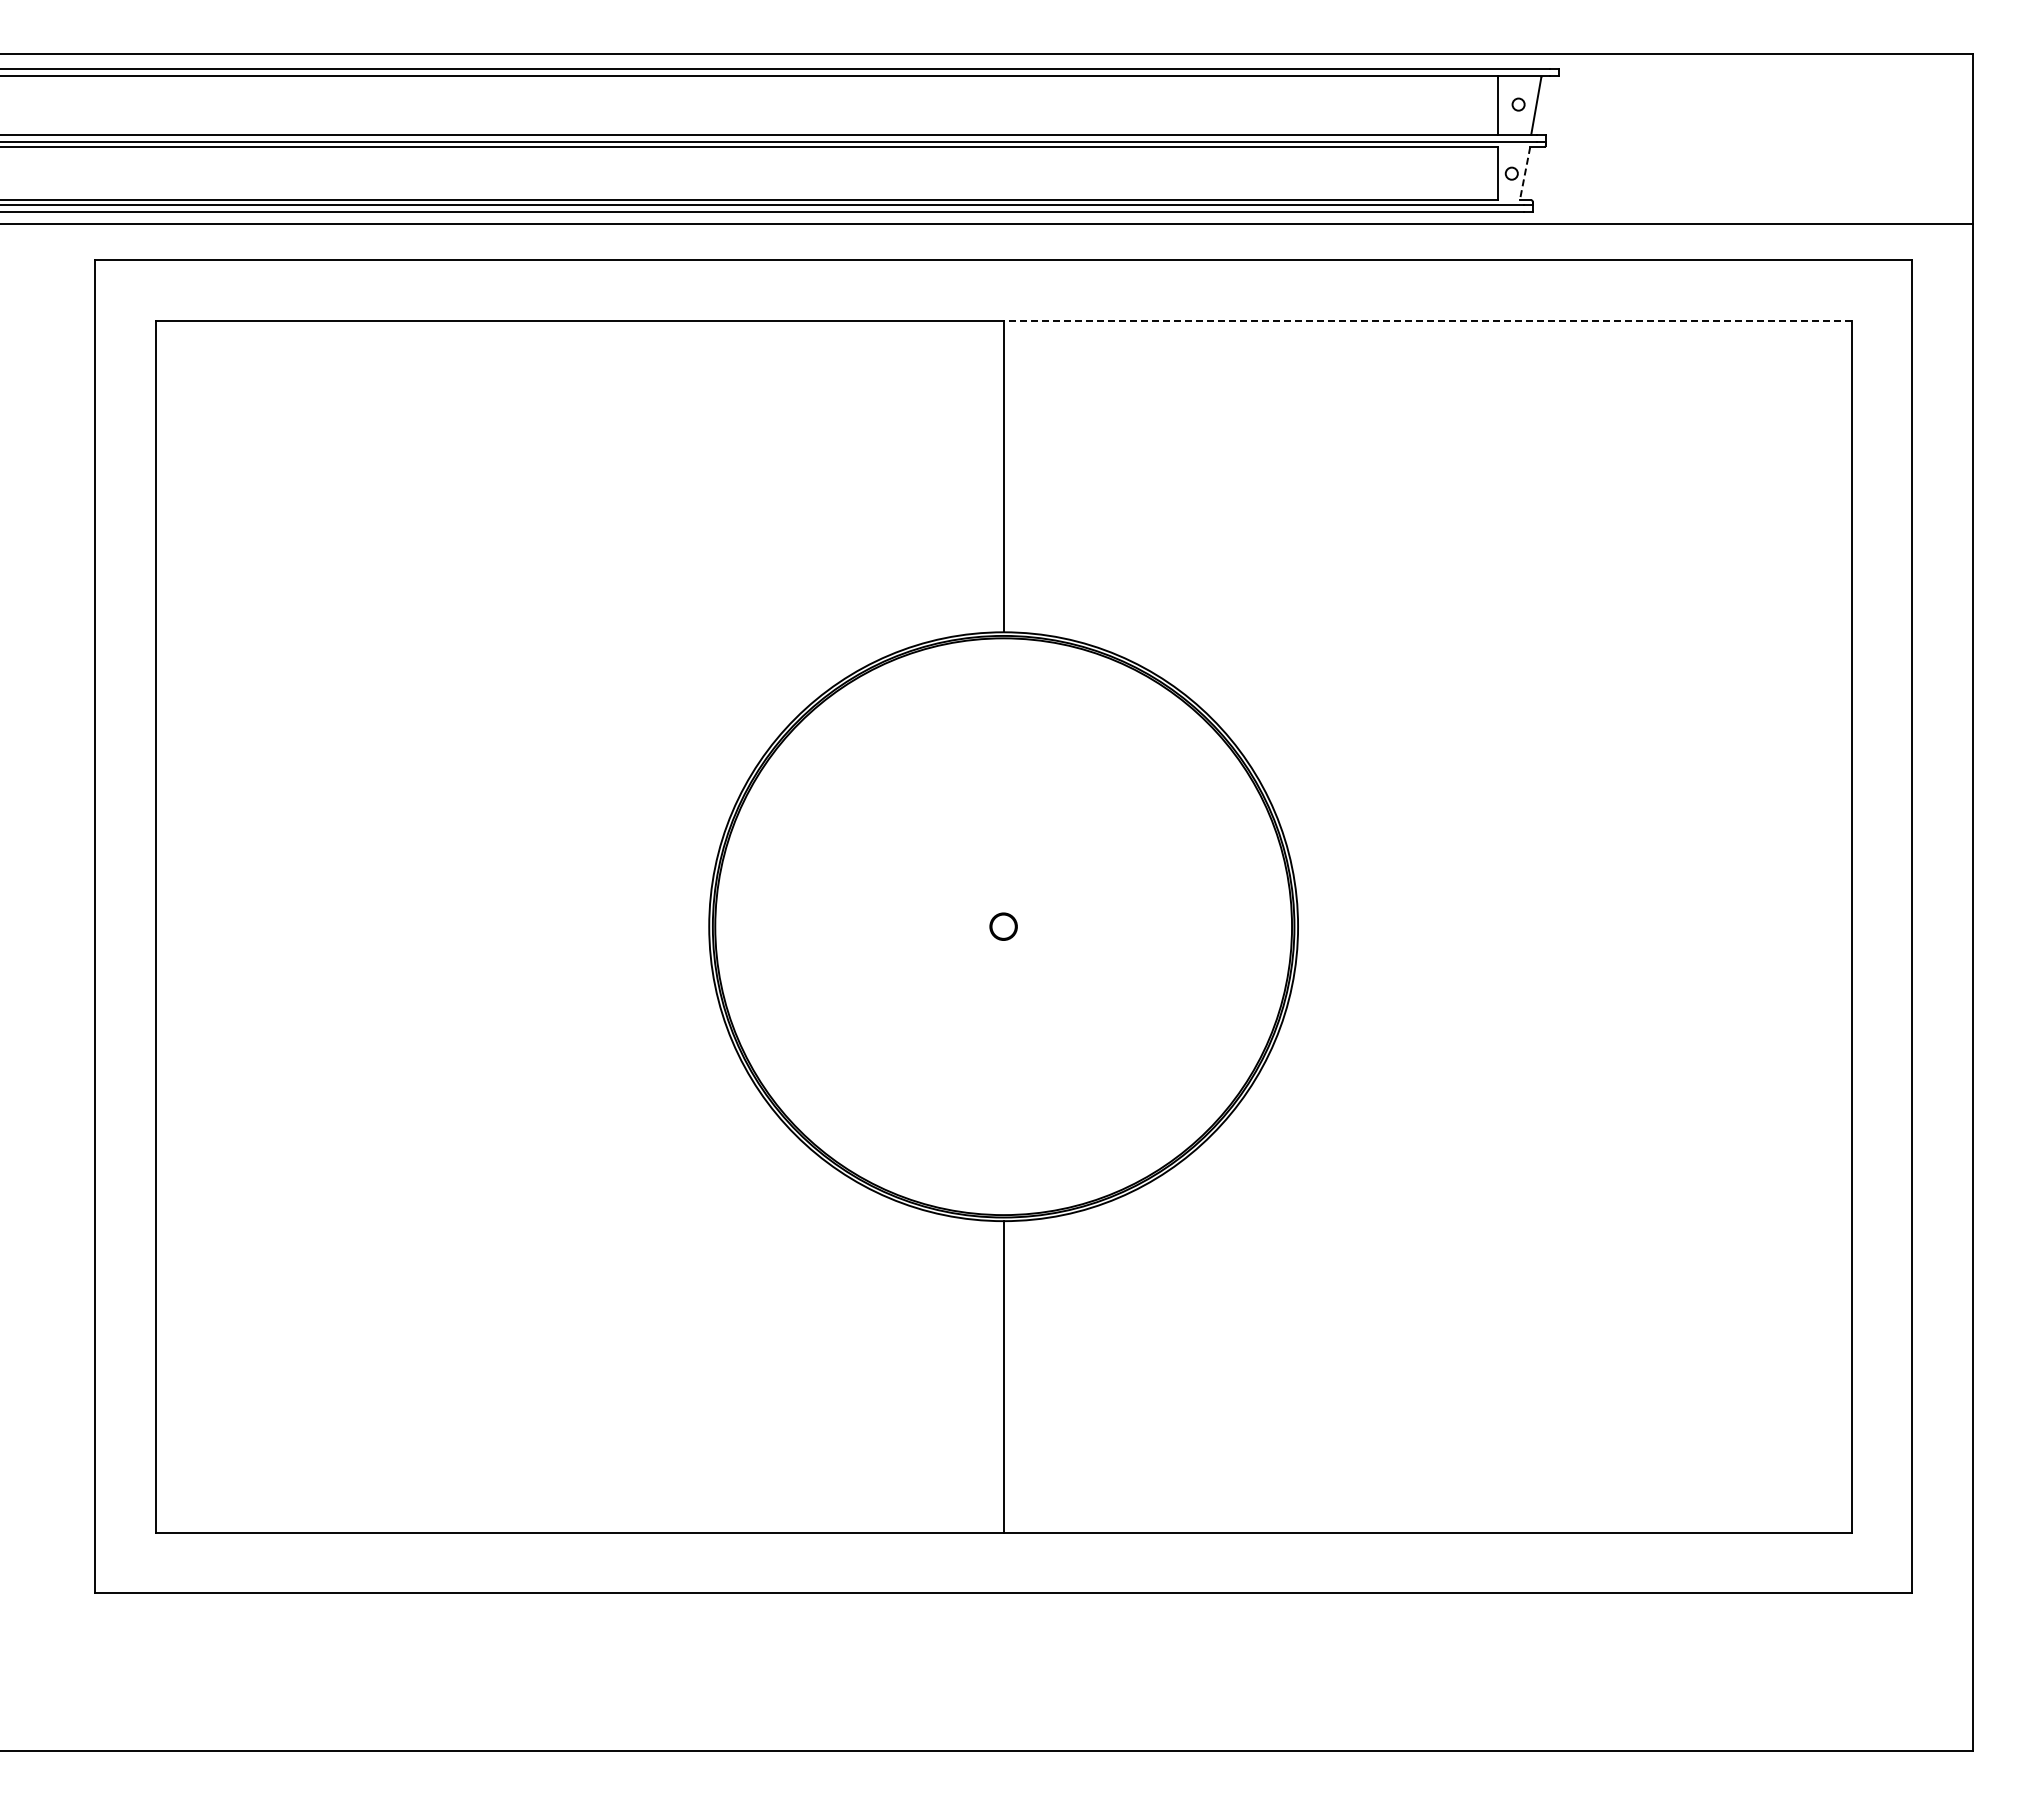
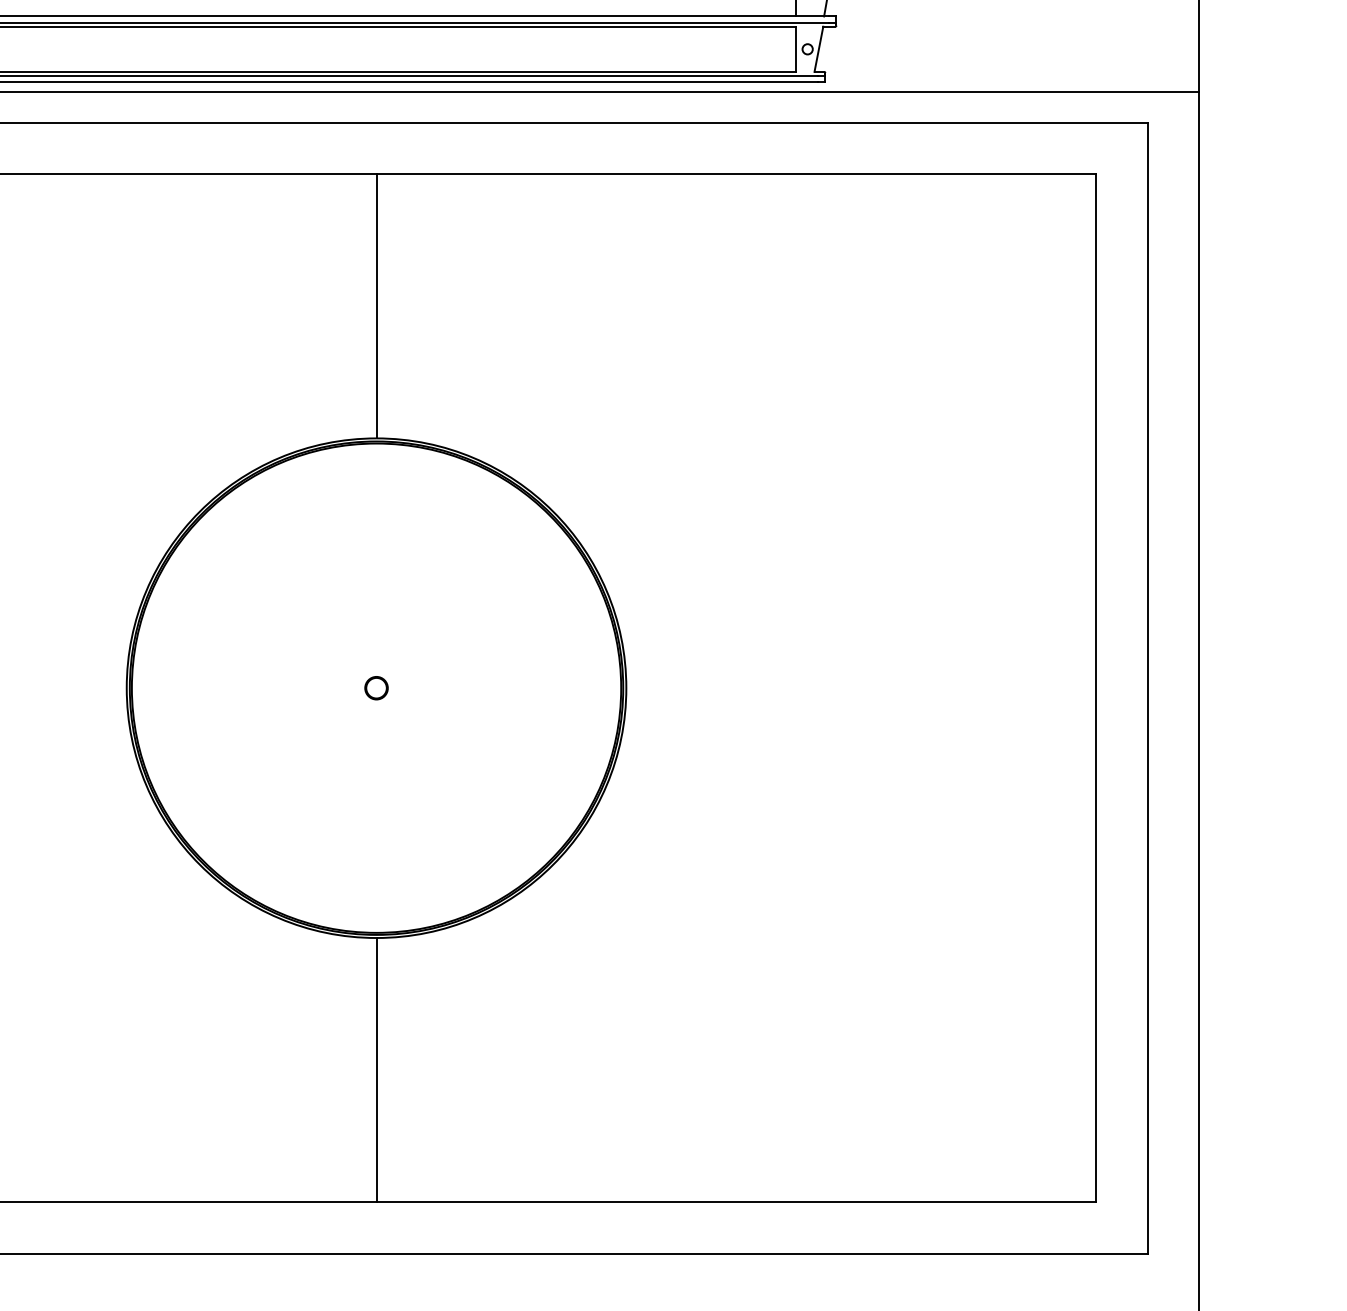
line: (1524, 174) -> (818, 50), dashed -> solid
line: (1427, 320) -> (736, 173), dashed -> solid

